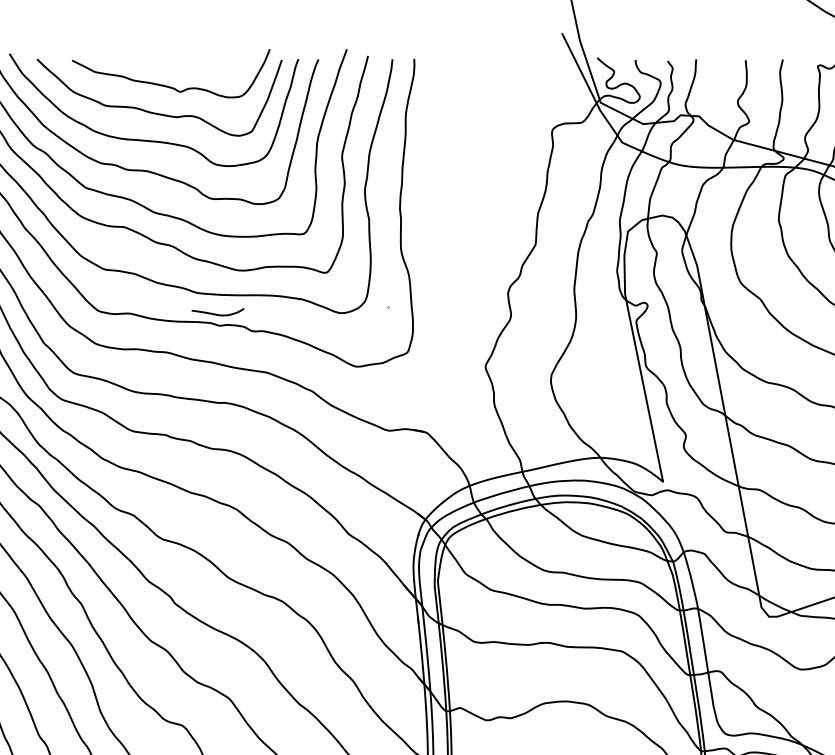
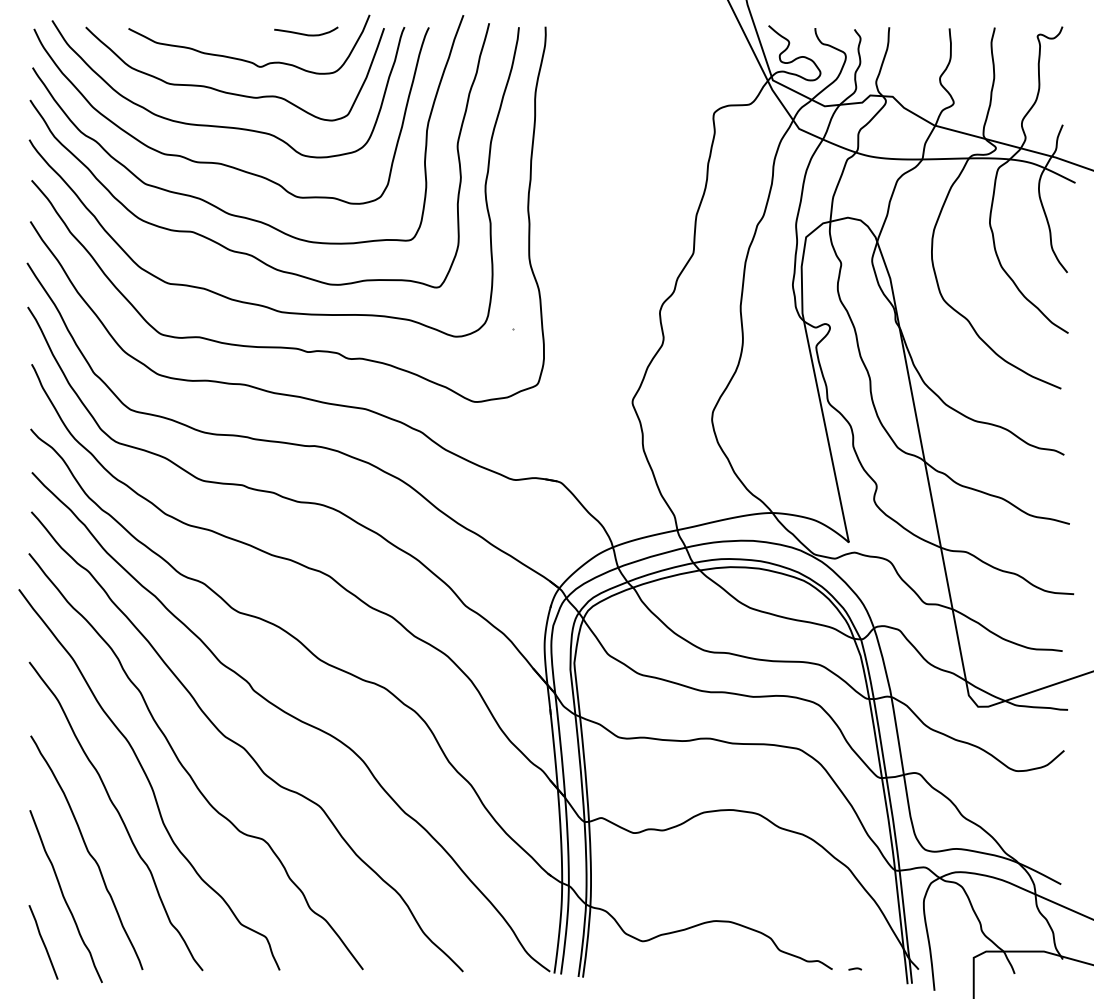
curve: (217, 313) -> (305, 33), moved

